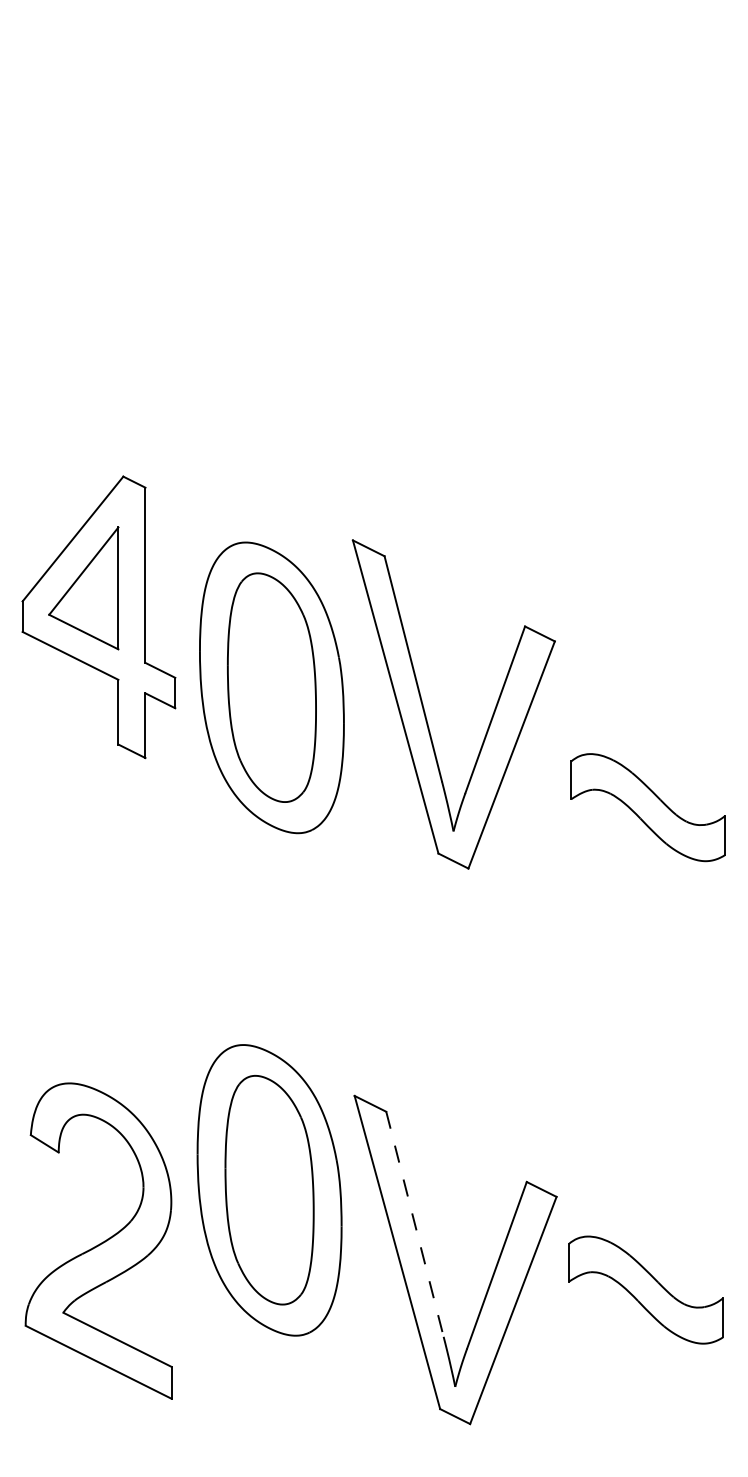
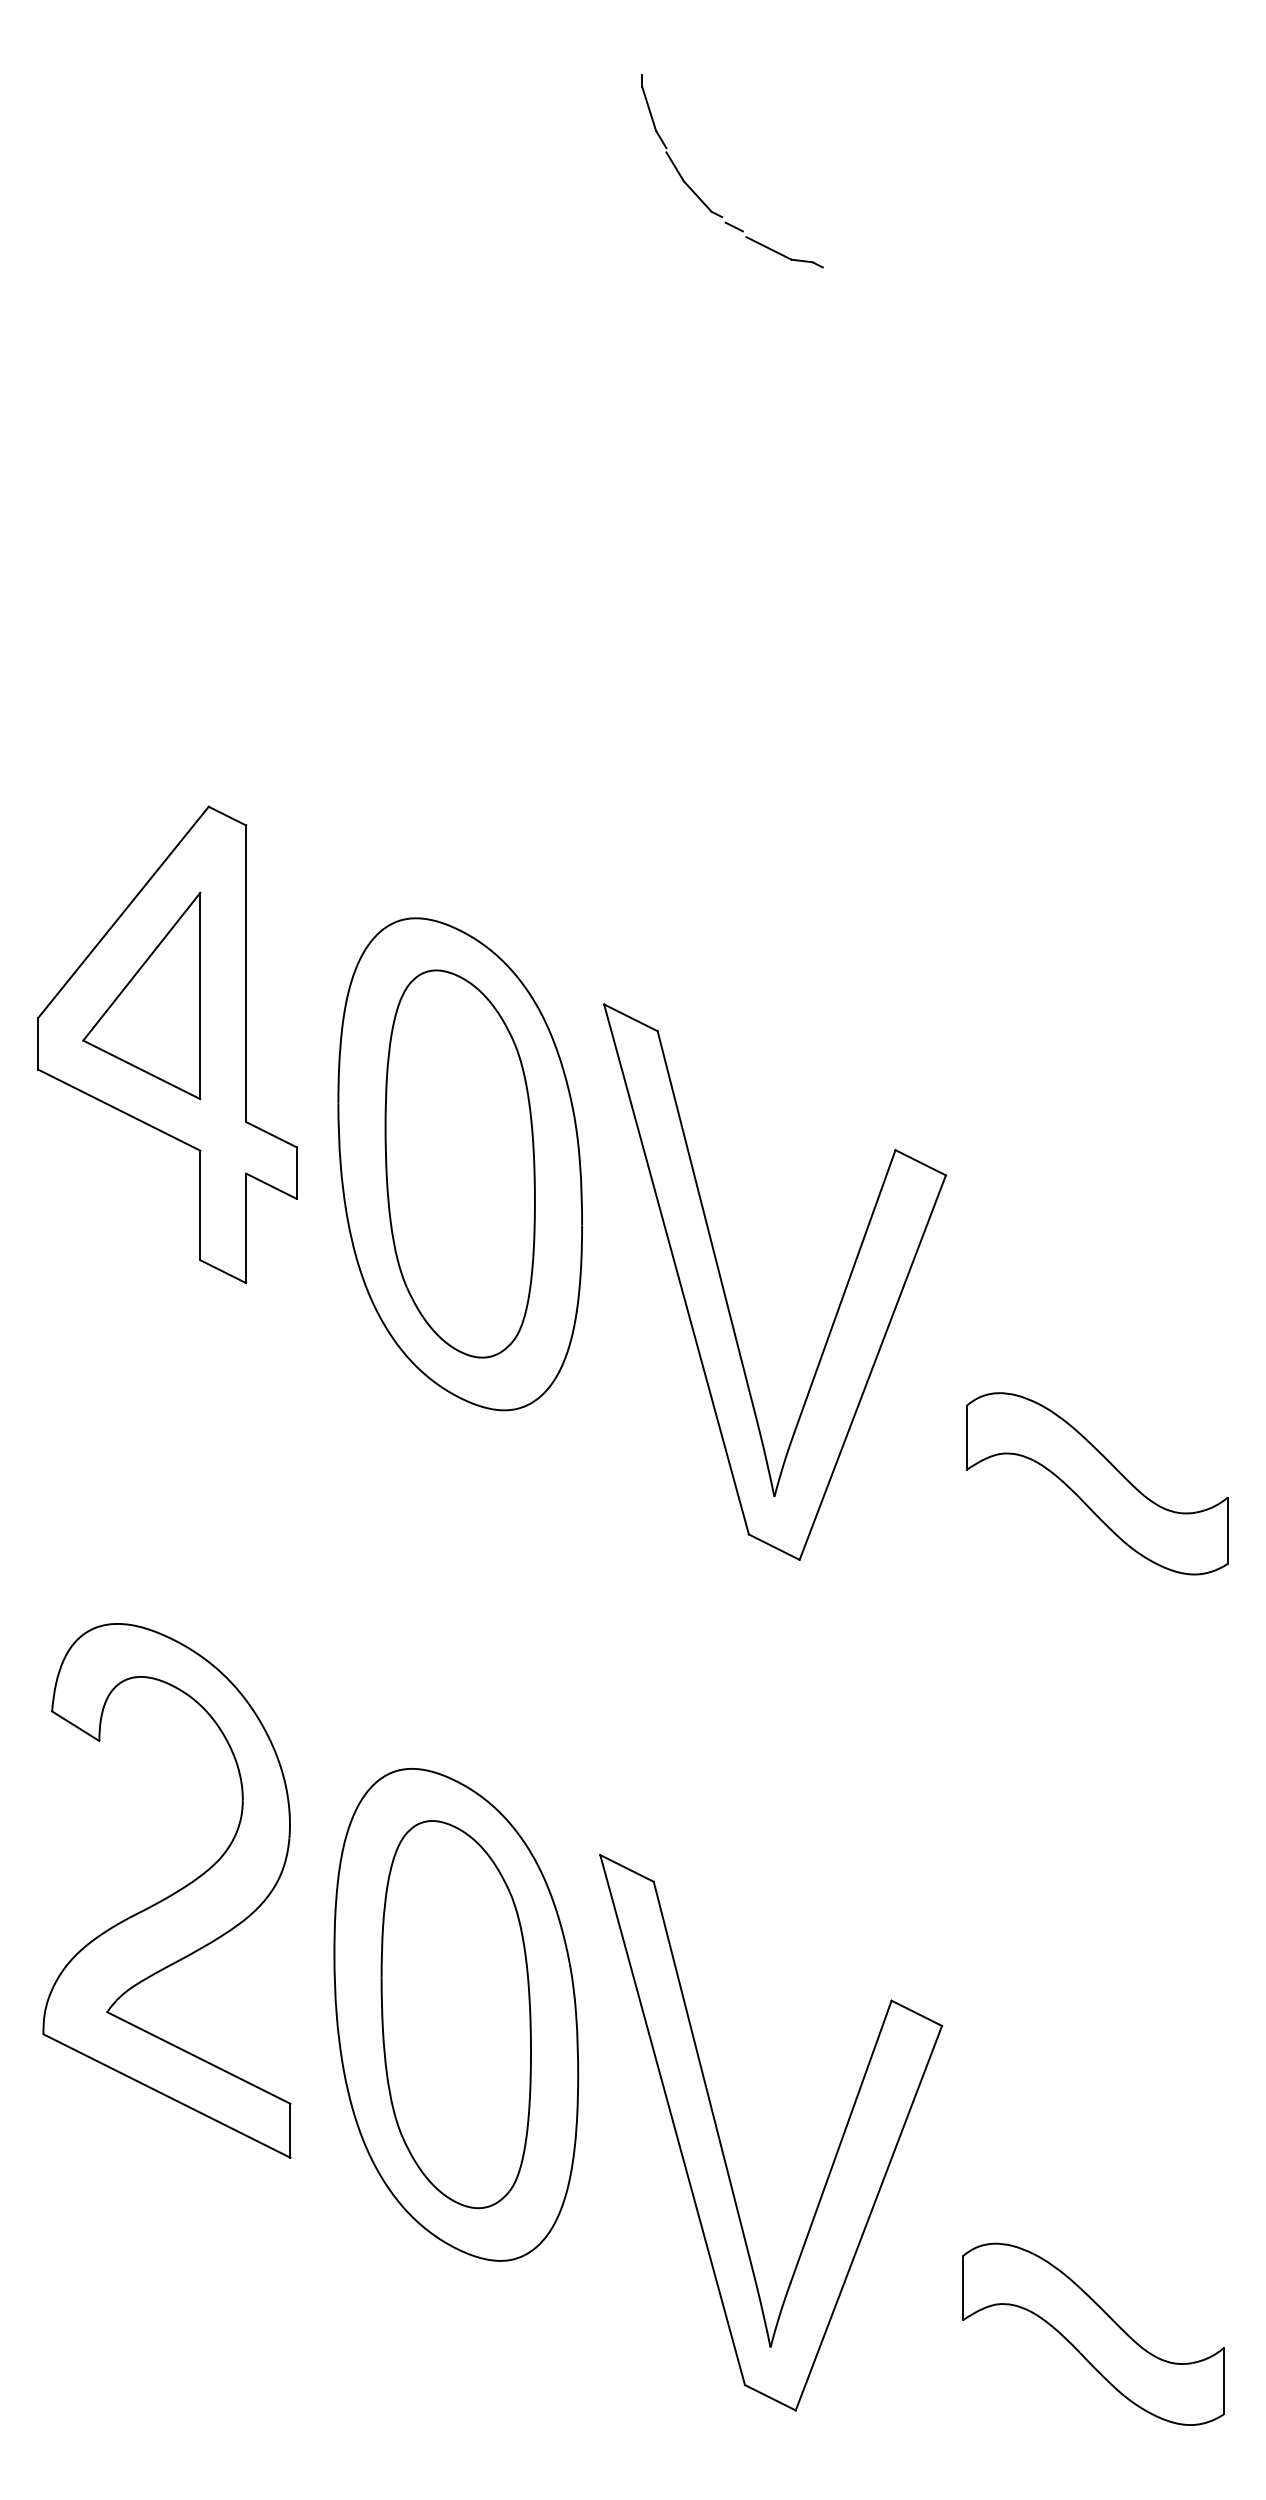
part: (412, 114) -> (698, 193), added
part: (425, 711) -> (726, 1294), moved
part: (647, 807) -> (1095, 1483), moved
line: (415, 1224) -> (703, 2072), dashed -> solid
part: (98, 1240) -> (166, 1889), moved
part: (645, 1289) -> (1092, 2333), moved

